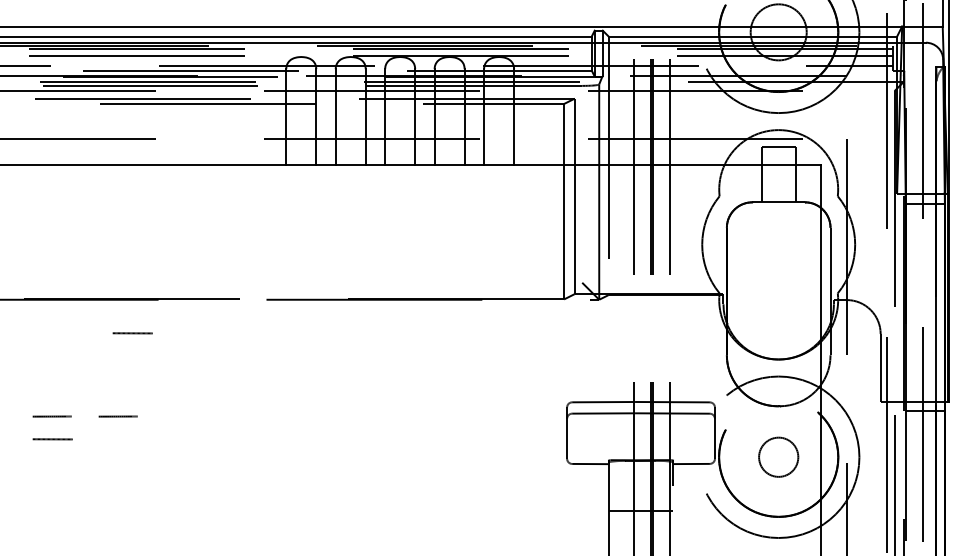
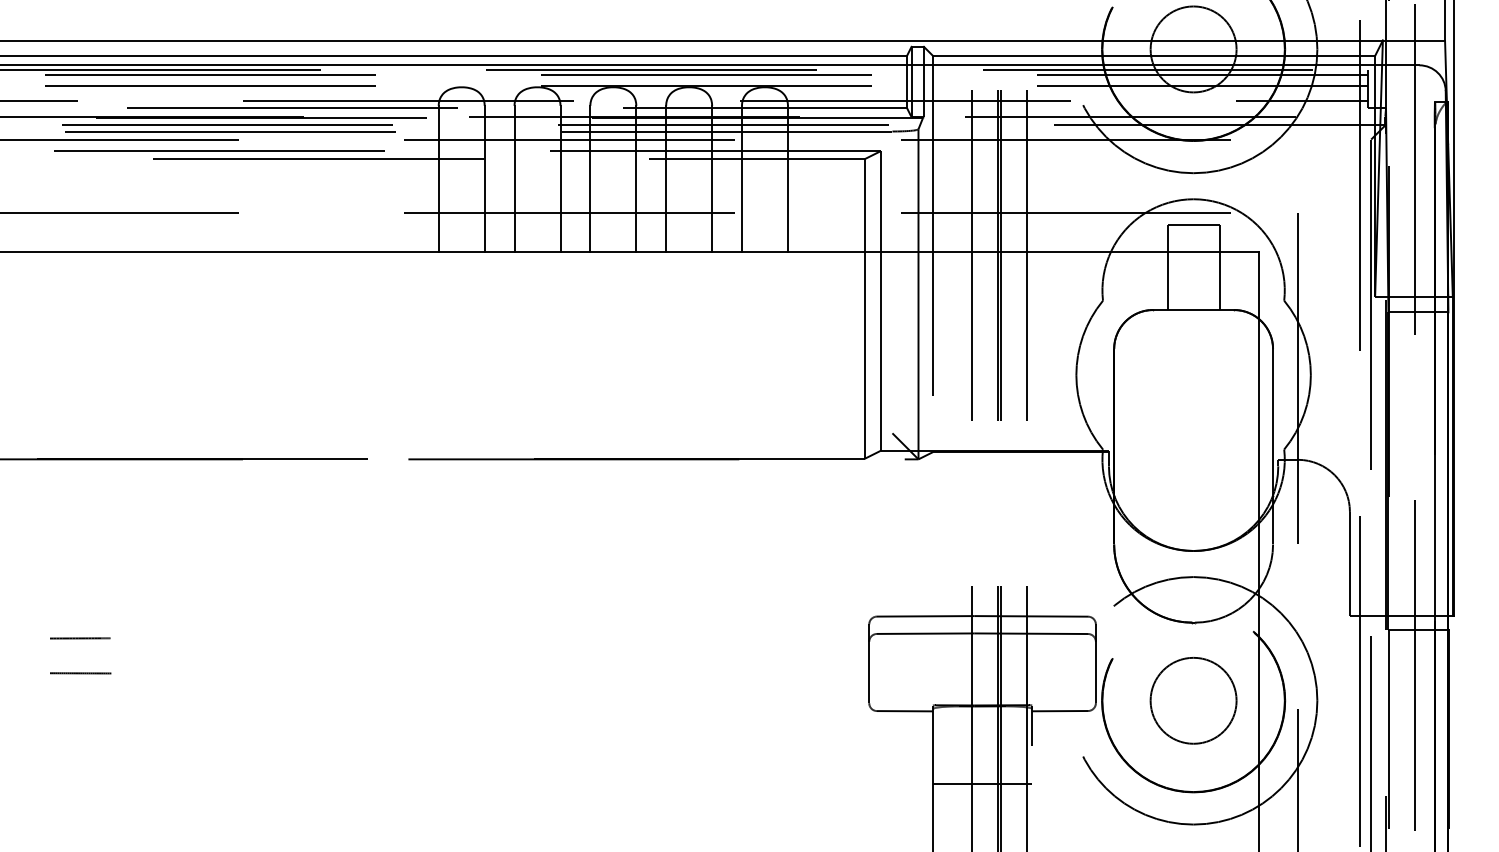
line: (132, 333) -> (202, 511), removed
line: (117, 416) -> (179, 638), removed
circle: (778, 457) -> (1193, 701), size x1.43

